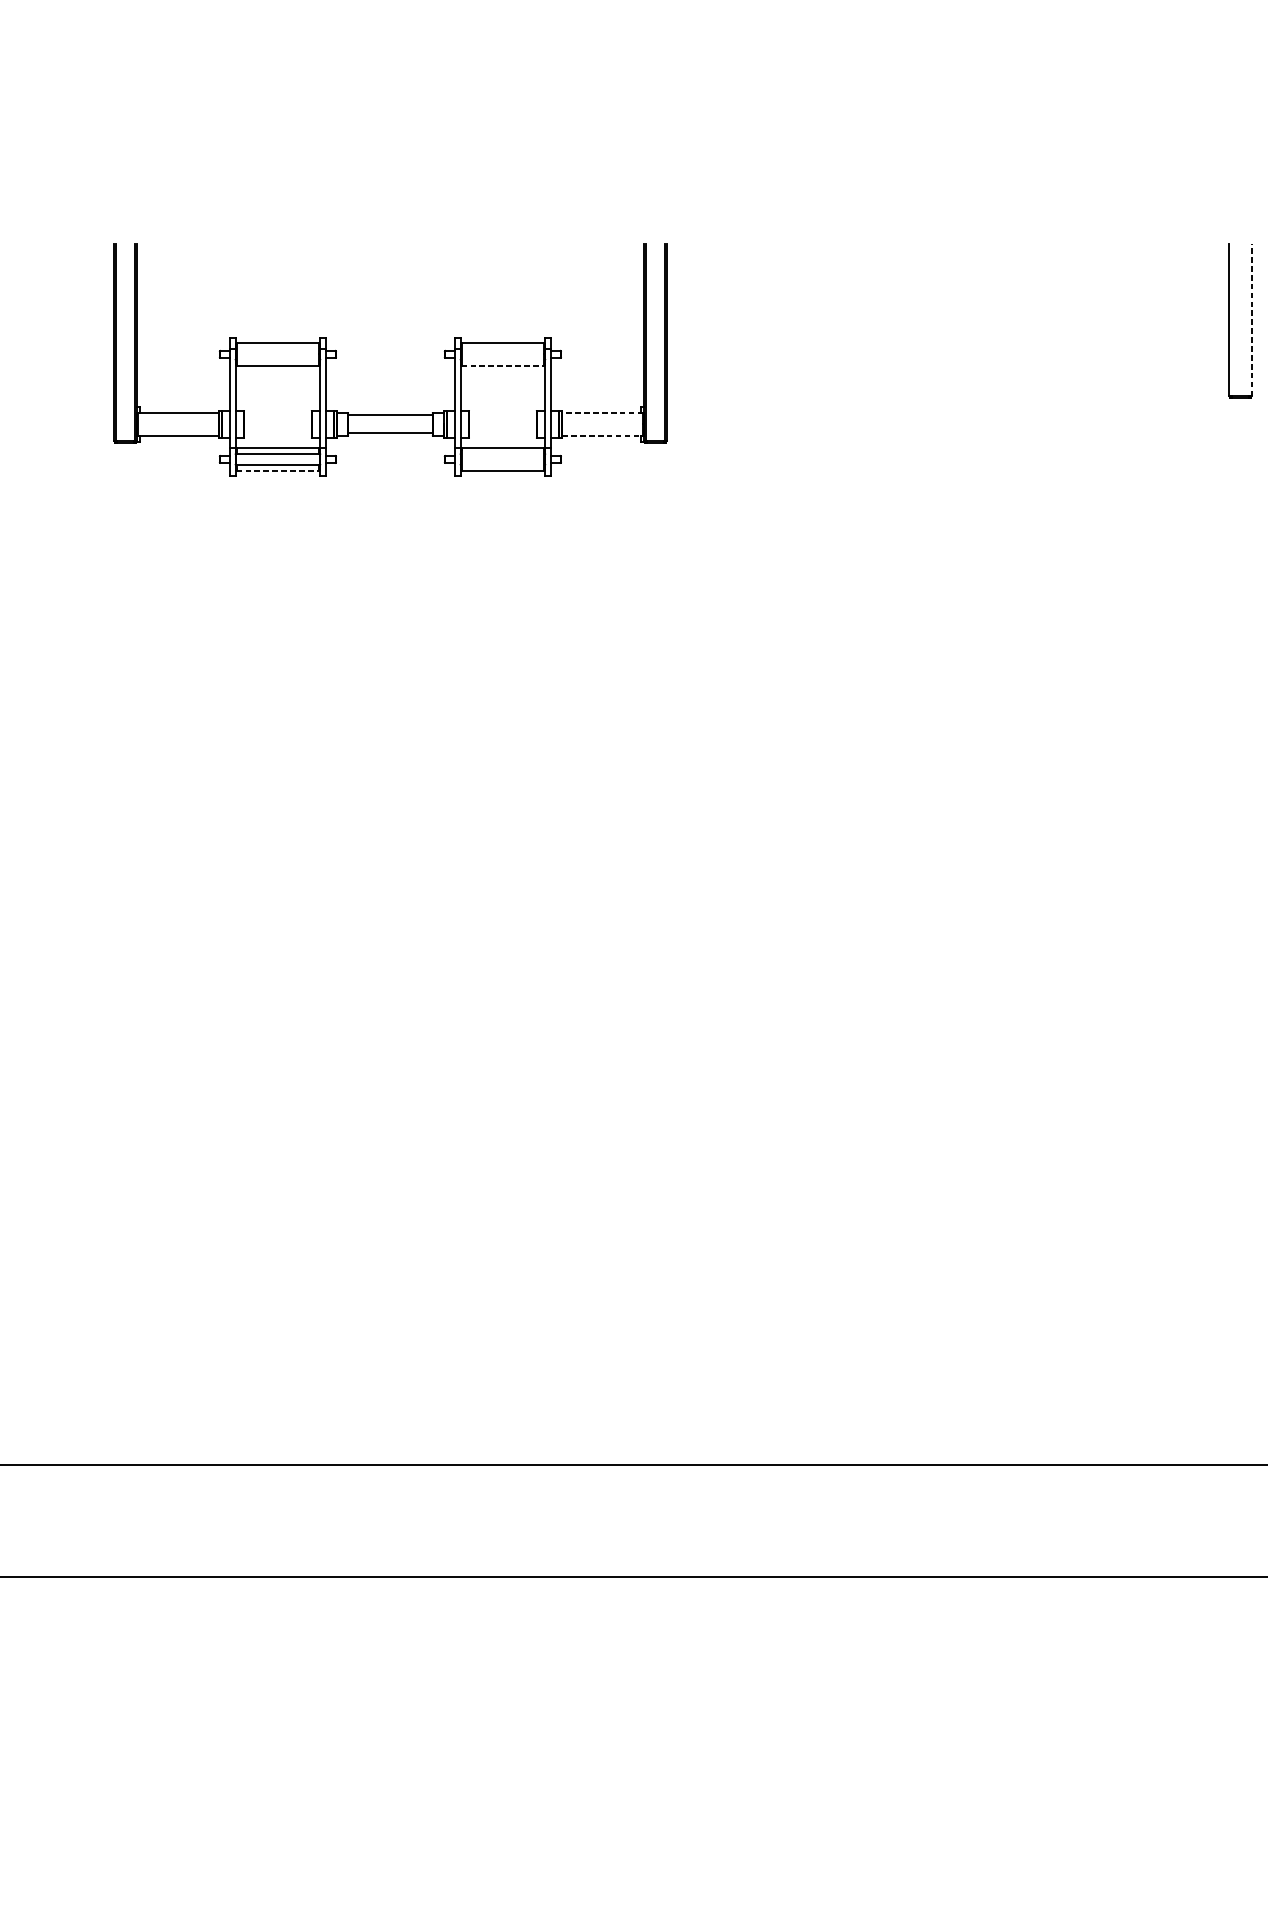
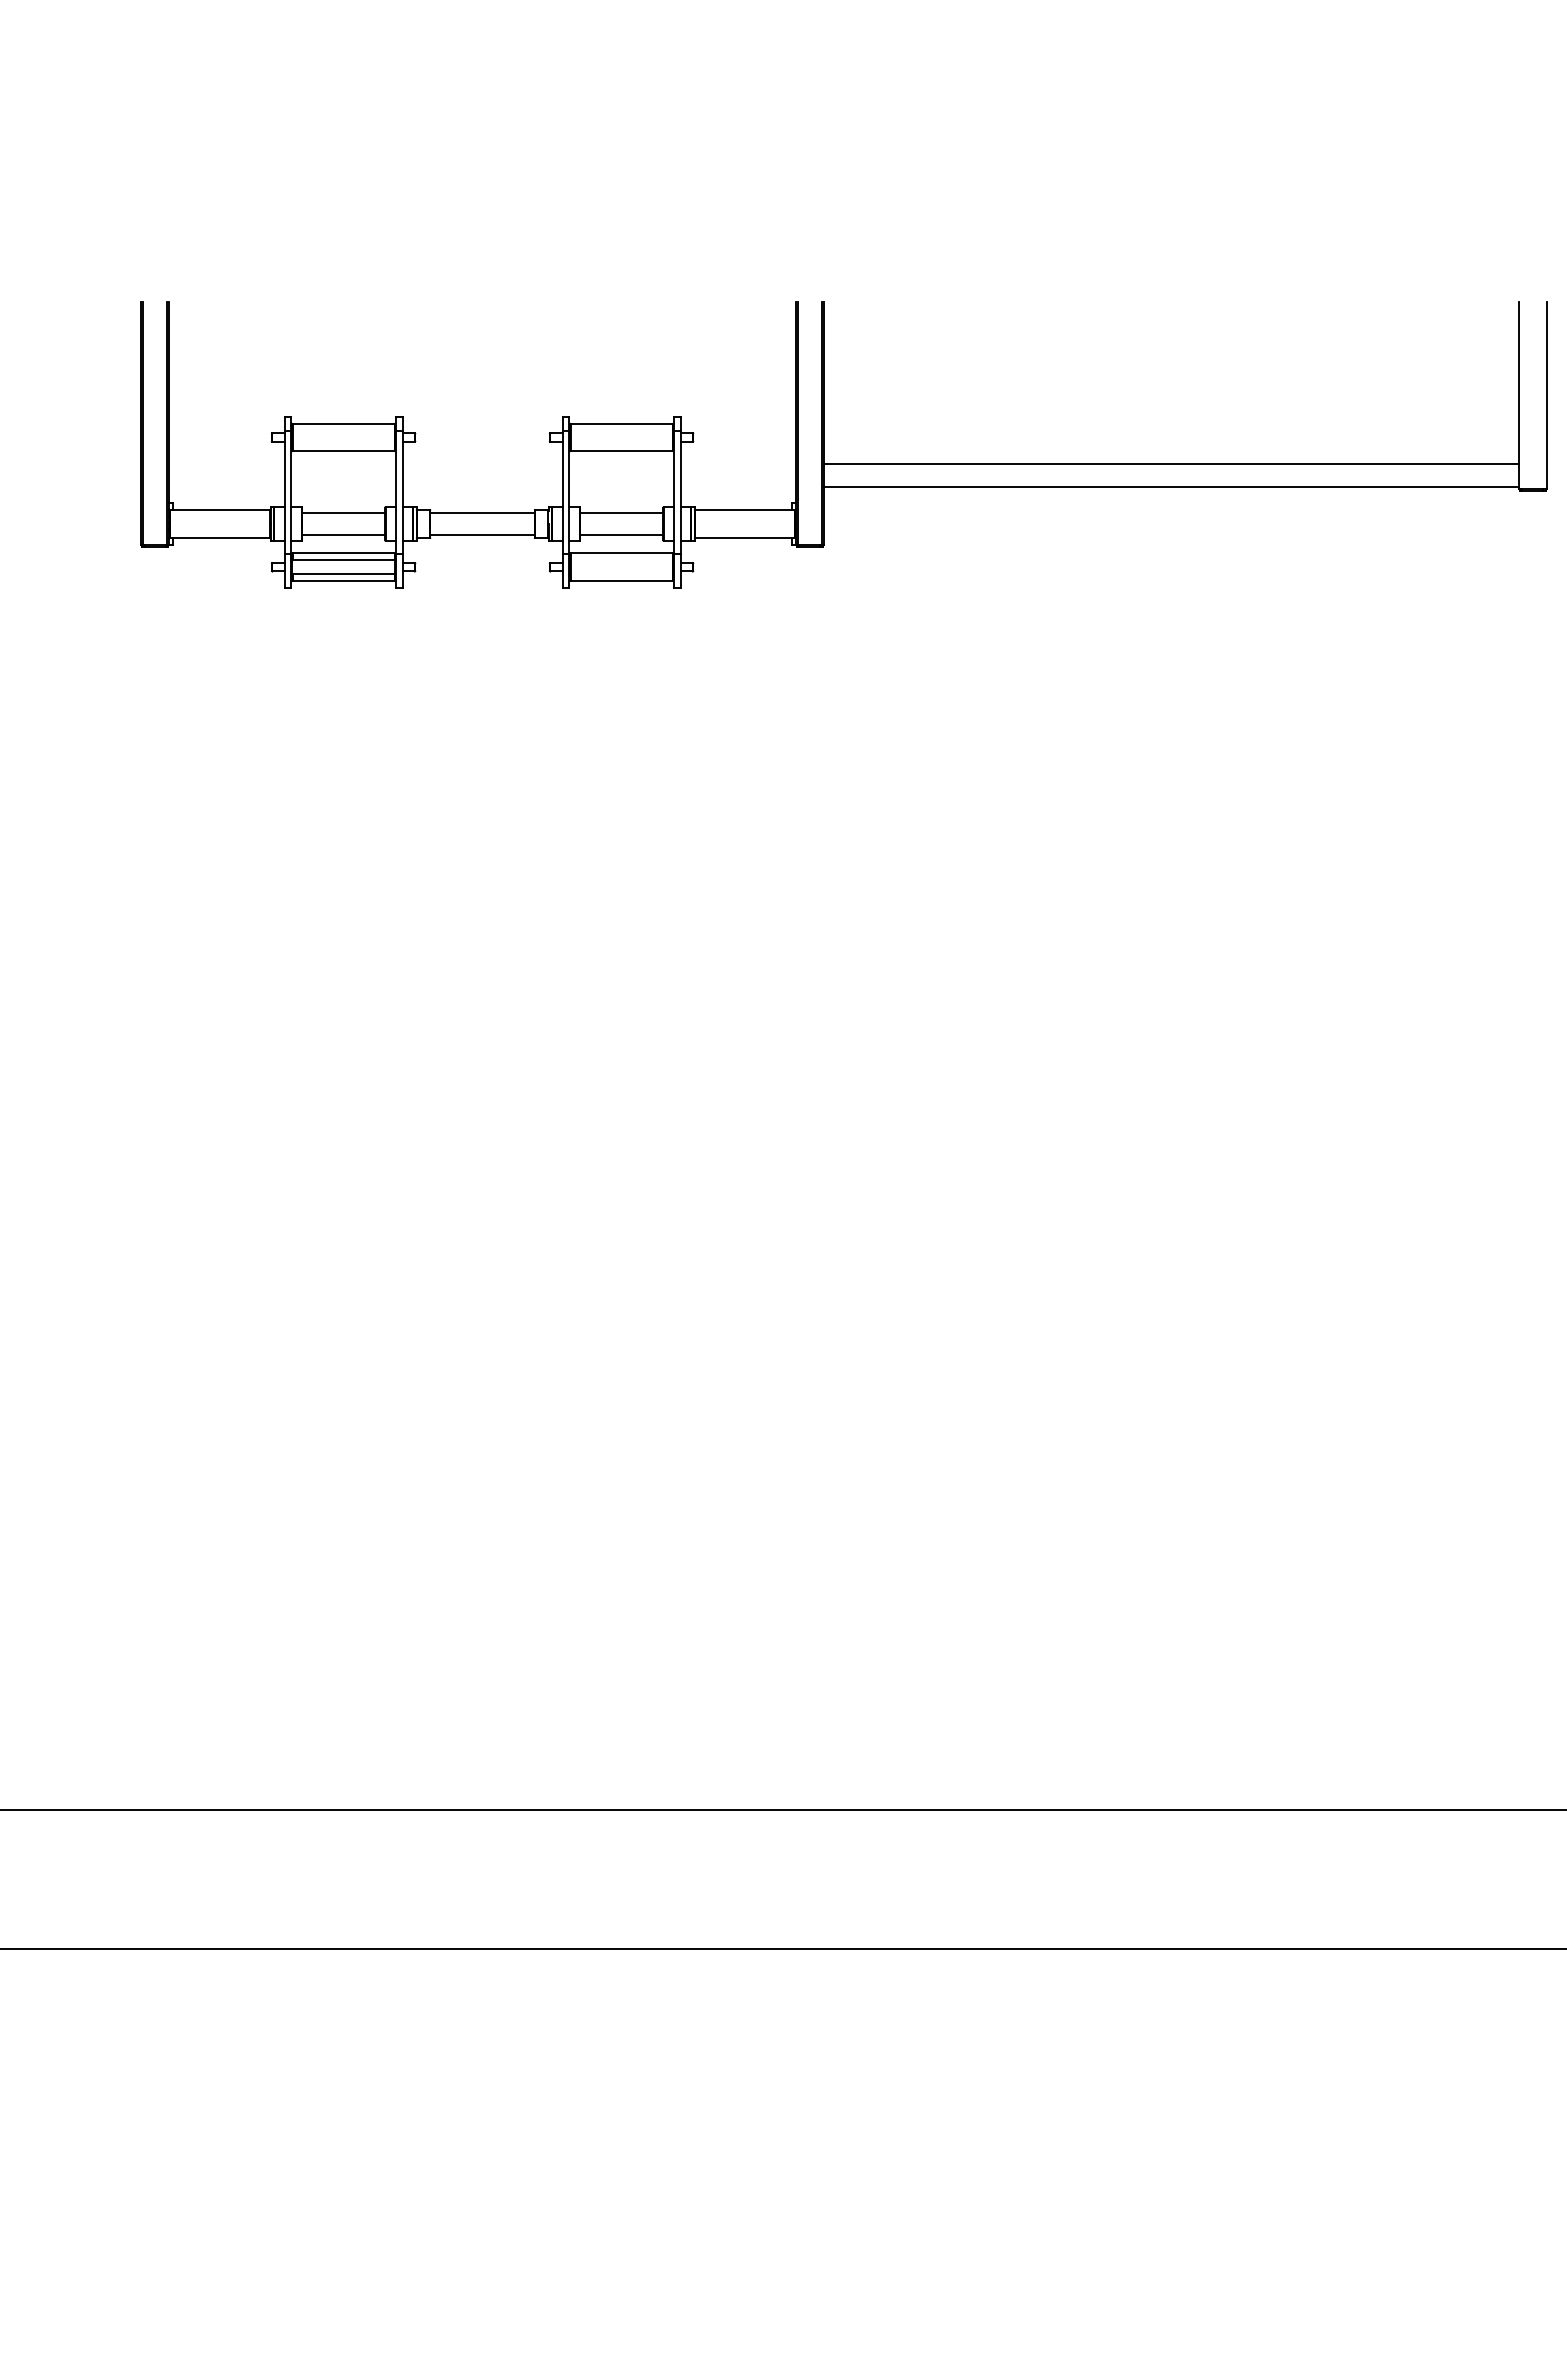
line: (1251, 320) -> (1546, 395), dashed -> solid
line: (503, 365) -> (622, 451), dashed -> solid
line: (947, 376) -> (1170, 464), added
line: (947, 394) -> (1170, 486), added
line: (602, 413) -> (744, 510), dashed -> solid
line: (277, 415) -> (343, 512), added
line: (502, 415) -> (621, 512), added
line: (277, 433) -> (343, 535), added
line: (502, 433) -> (621, 535), added
line: (603, 435) -> (745, 537), dashed -> solid
line: (278, 470) -> (344, 581), dashed -> solid

